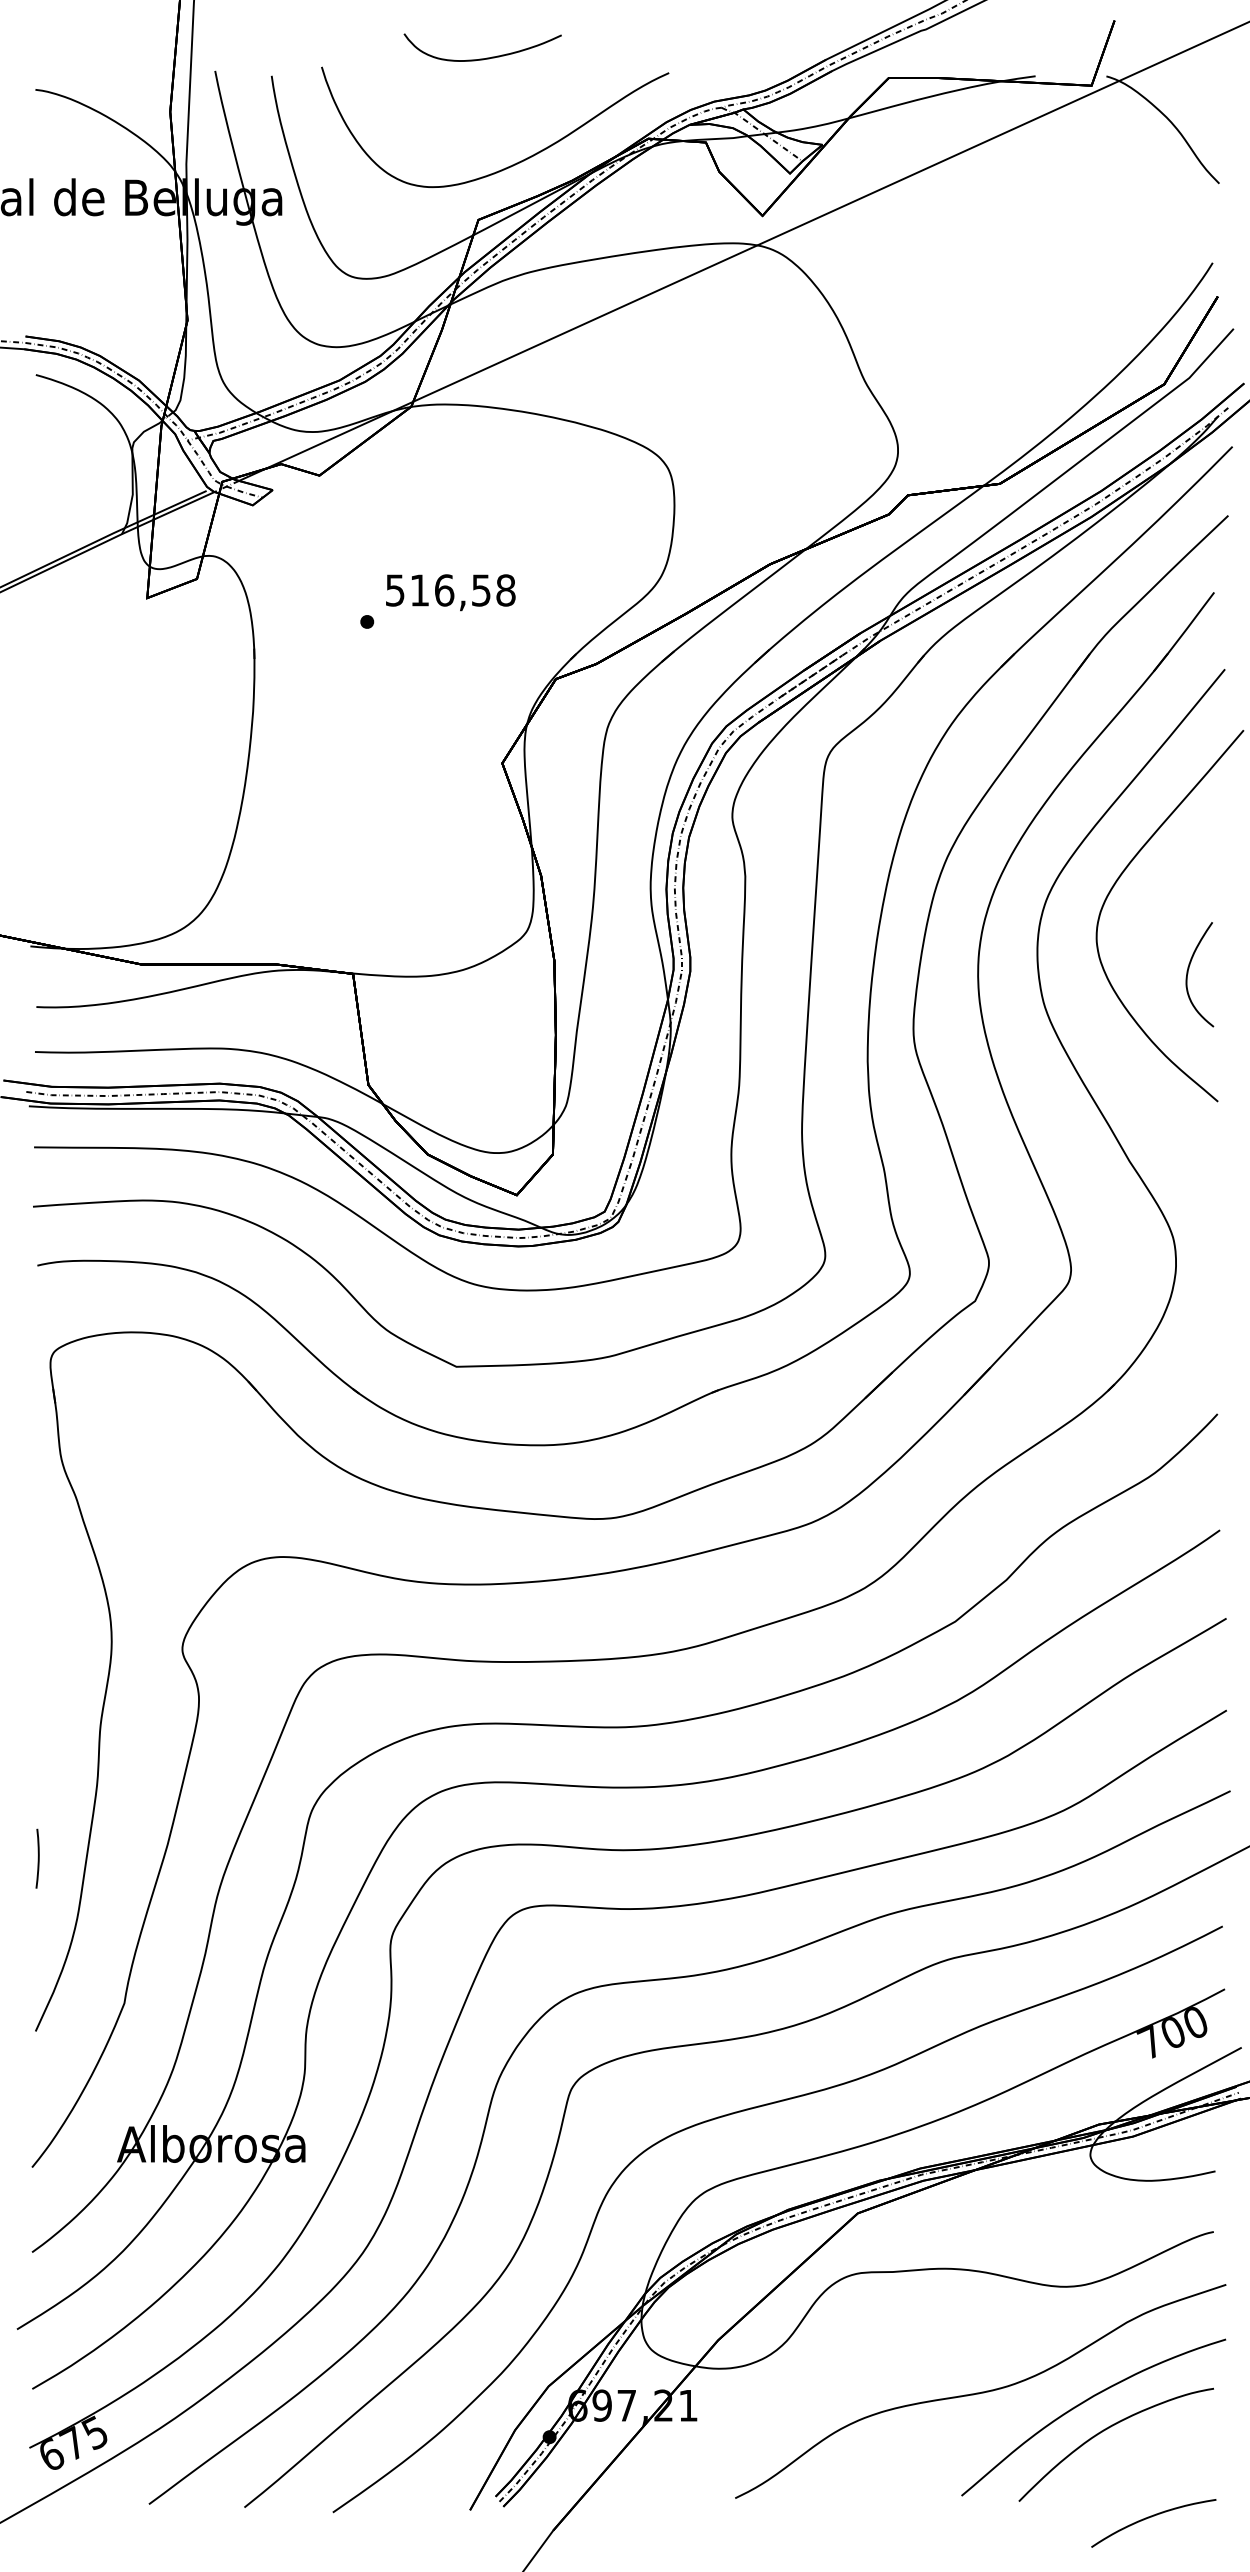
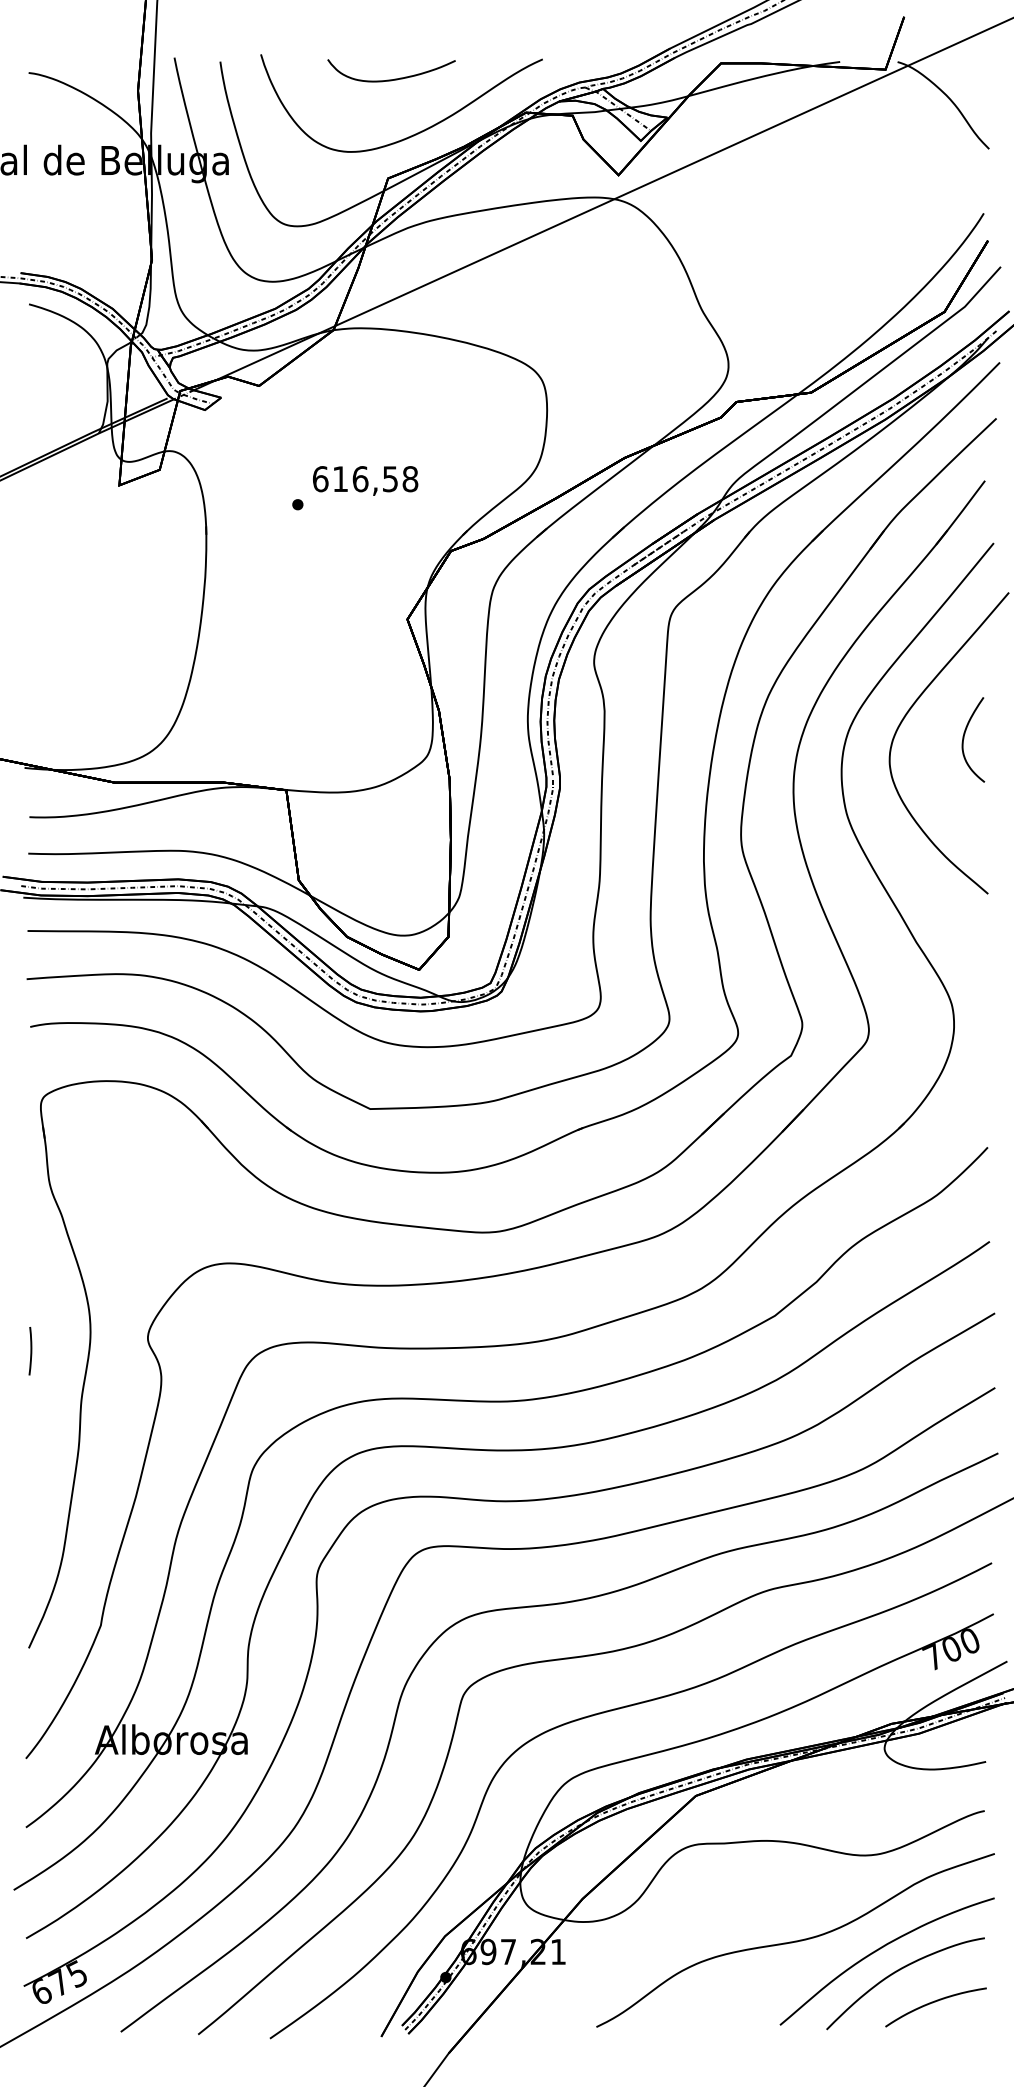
curve: (486, 57) -> (394, 78), moved
text: (395, 590) -> (320, 479), 516,58 -> 616,58
curve: (1188, 974) -> (964, 739), moved
curve: (37, 1859) -> (30, 1351), moved
curve: (1153, 2517) -> (935, 2002), moved

